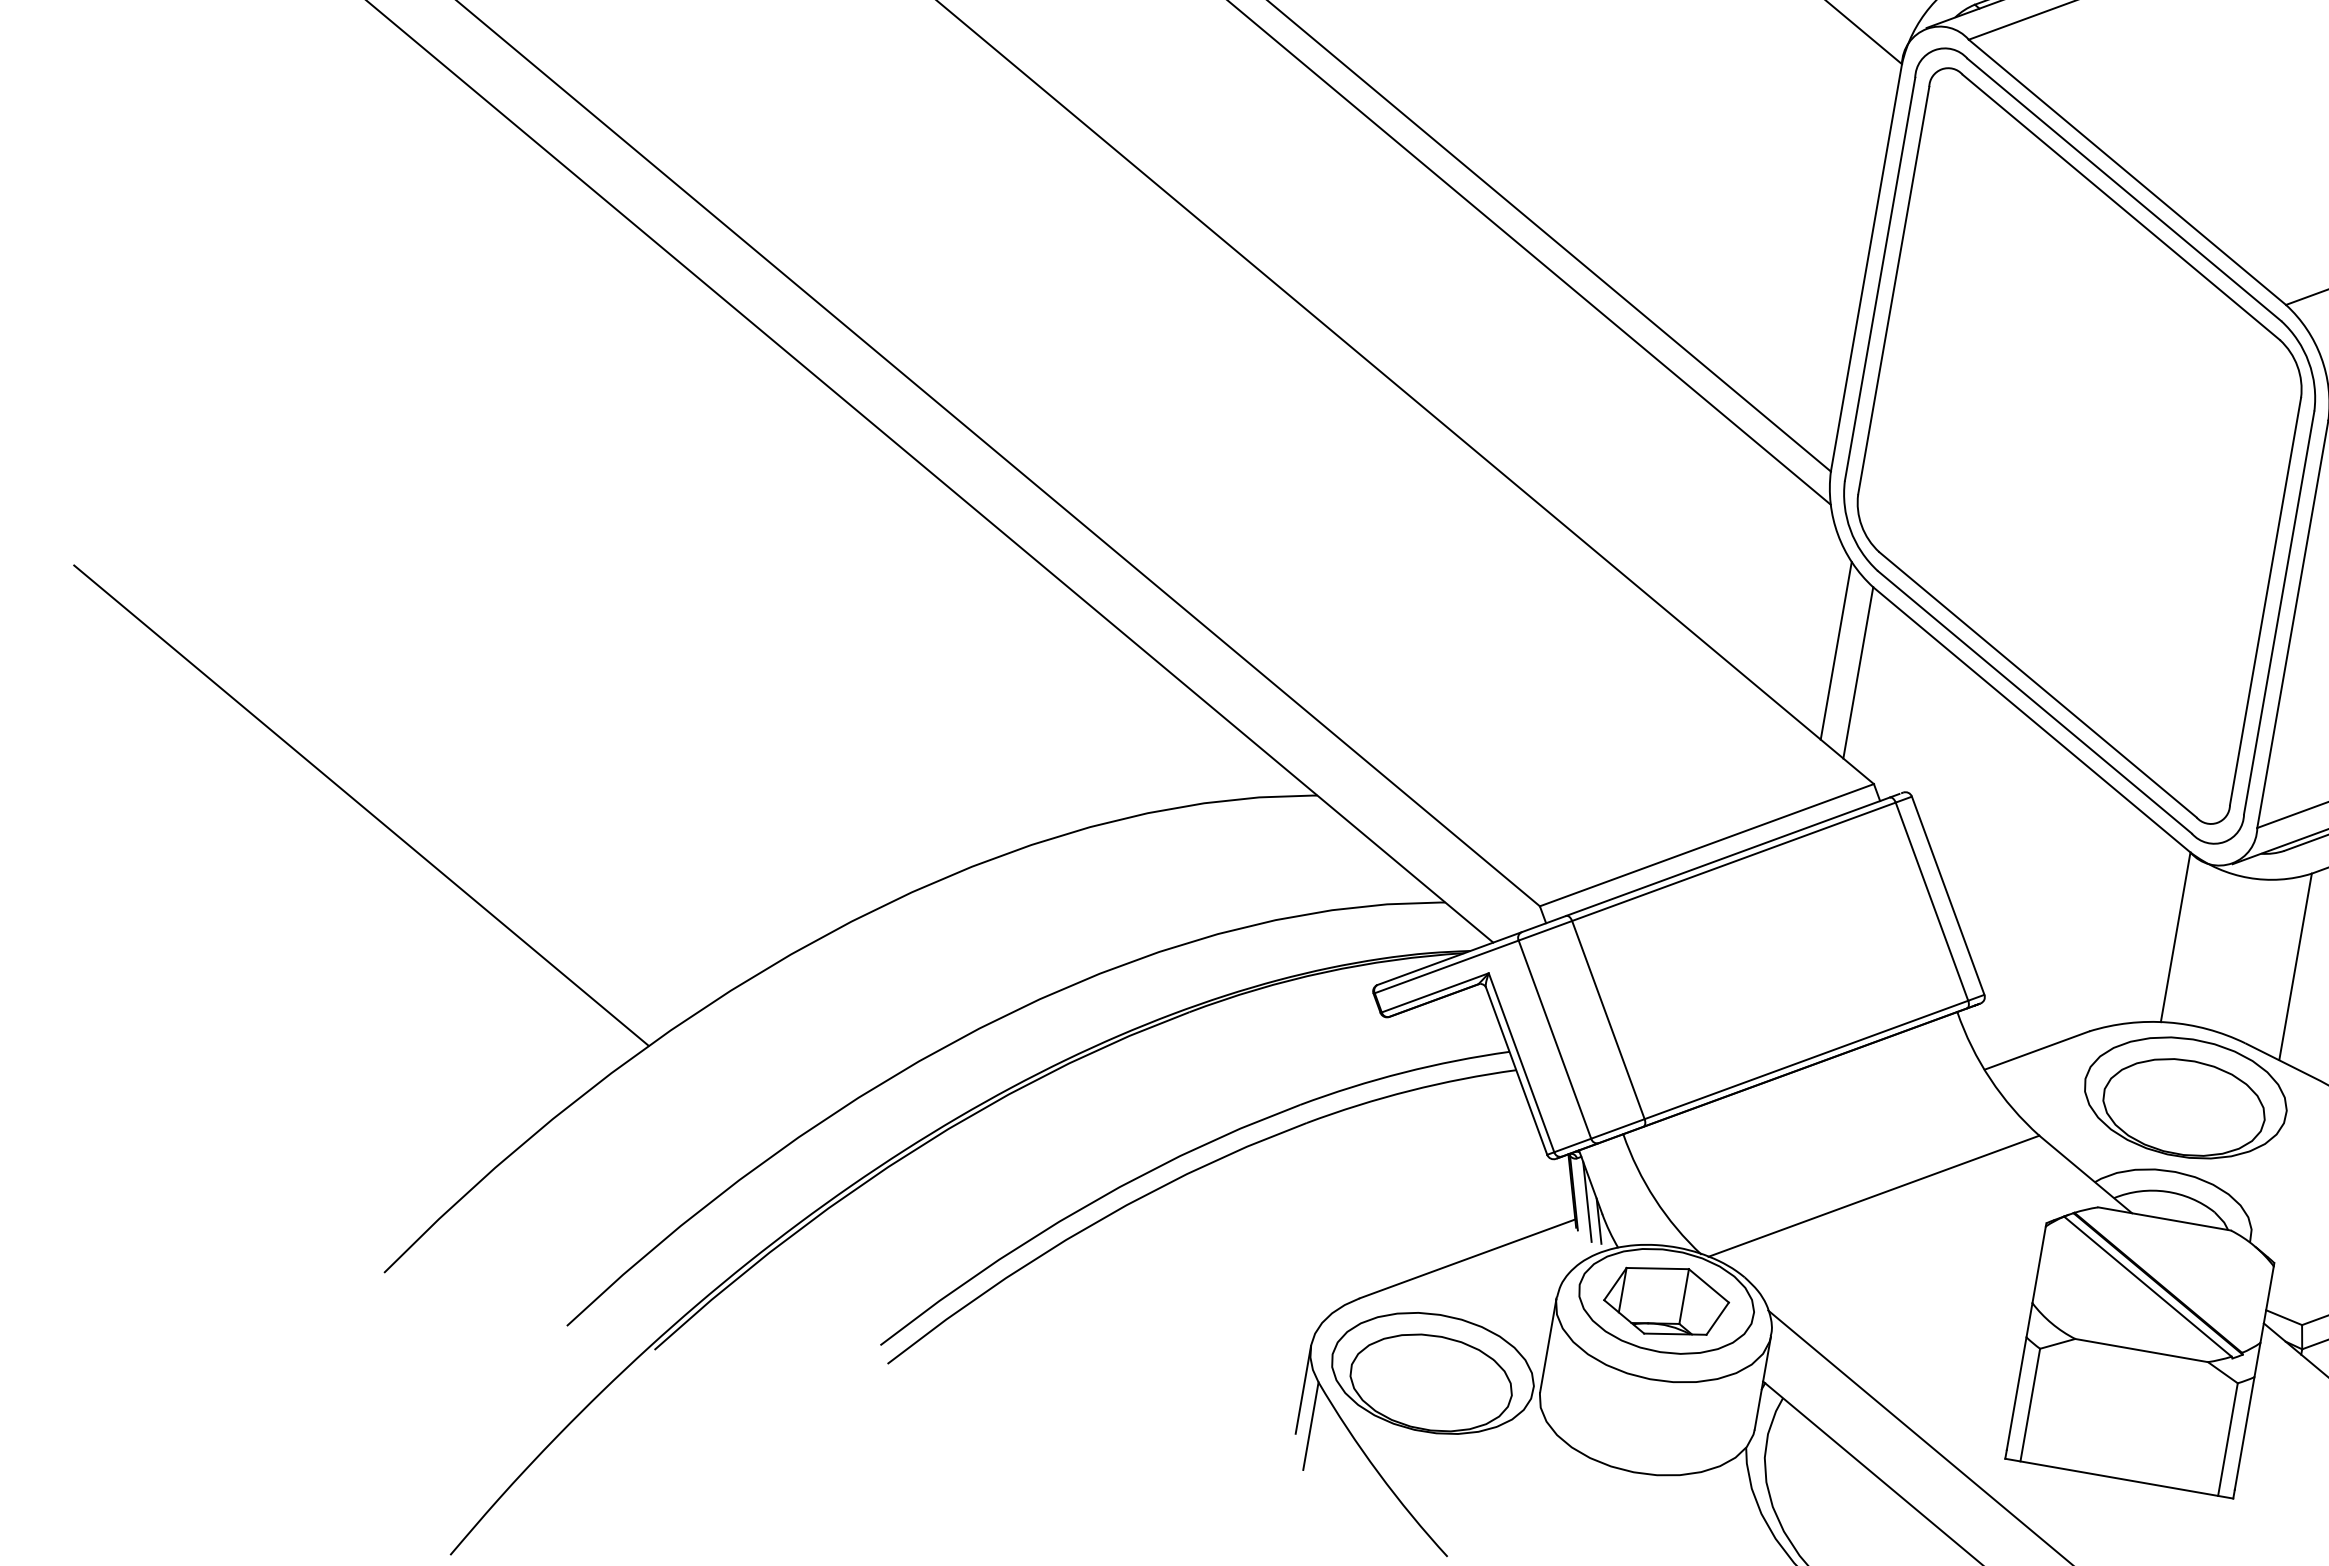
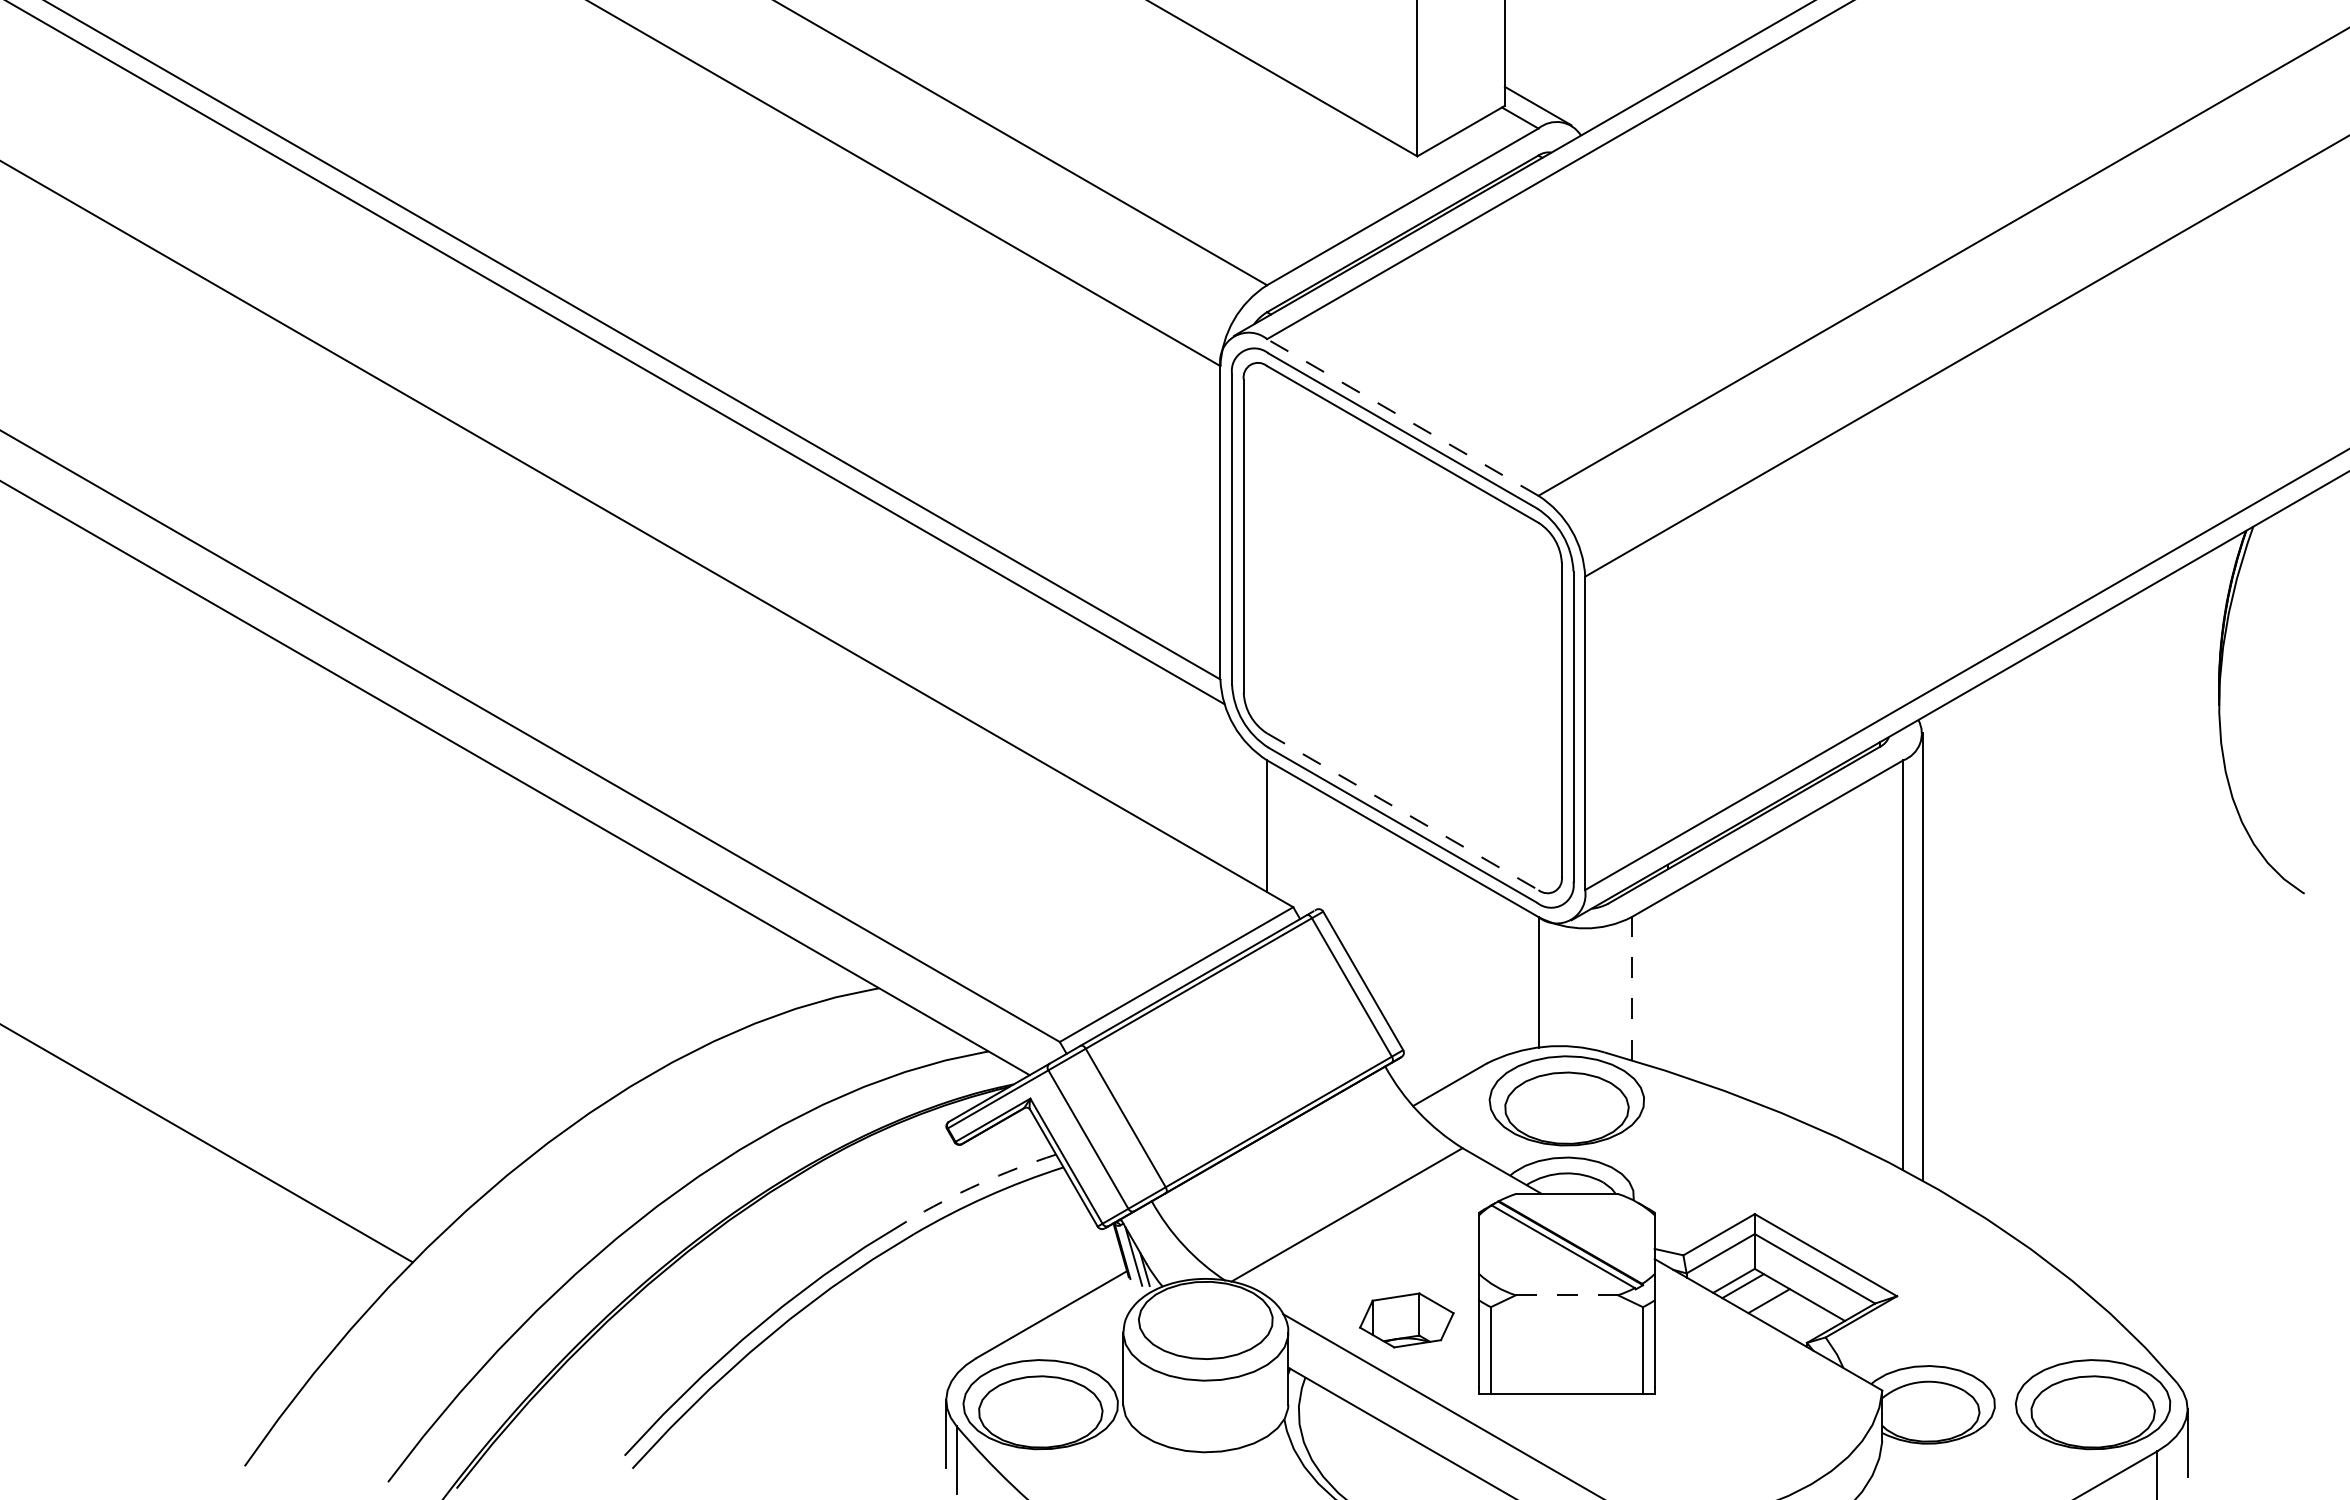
line: (2127, 172) -> (1402, 417), solid -> dashed
line: (1835, 650) -> (1247, 812), removed
line: (2037, 684) -> (1402, 811), solid -> dashed
line: (2295, 966) -> (1631, 988), solid -> dashed
arc: (1403, 1072) -> (979, 1183), solid -> dashed
part: (1666, 1301) -> (1406, 1320), moved
line: (2142, 1350) -> (1567, 1295), solid -> dashed

